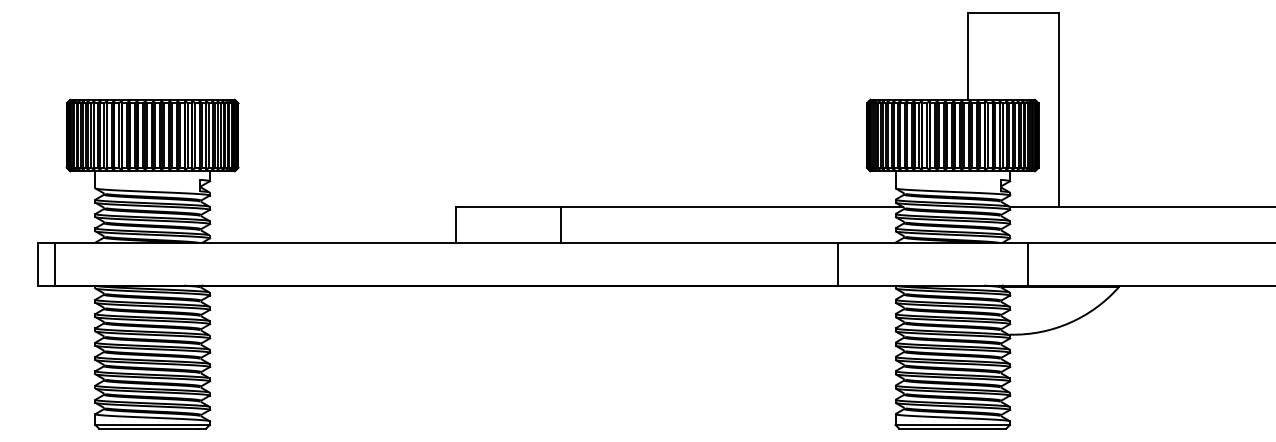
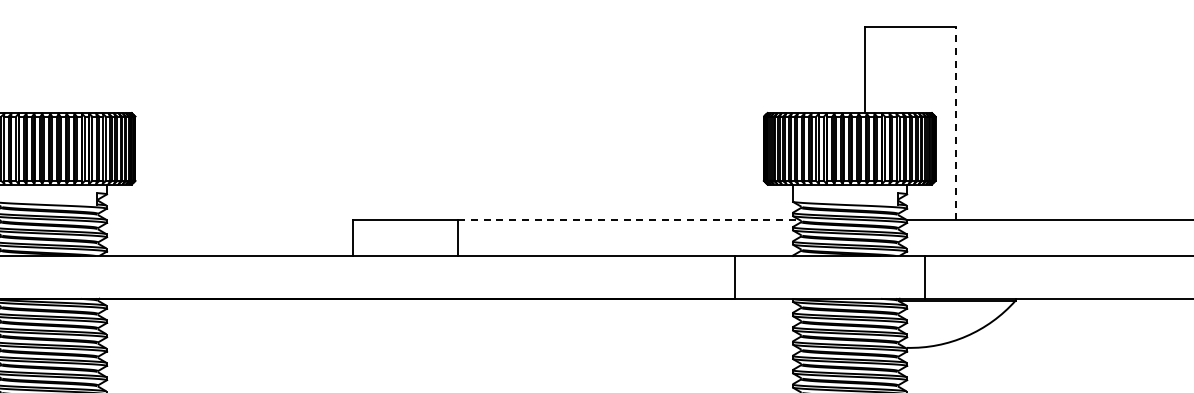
line: (1058, 110) -> (955, 123), solid -> dashed
line: (732, 207) -> (629, 220), solid -> dashed

